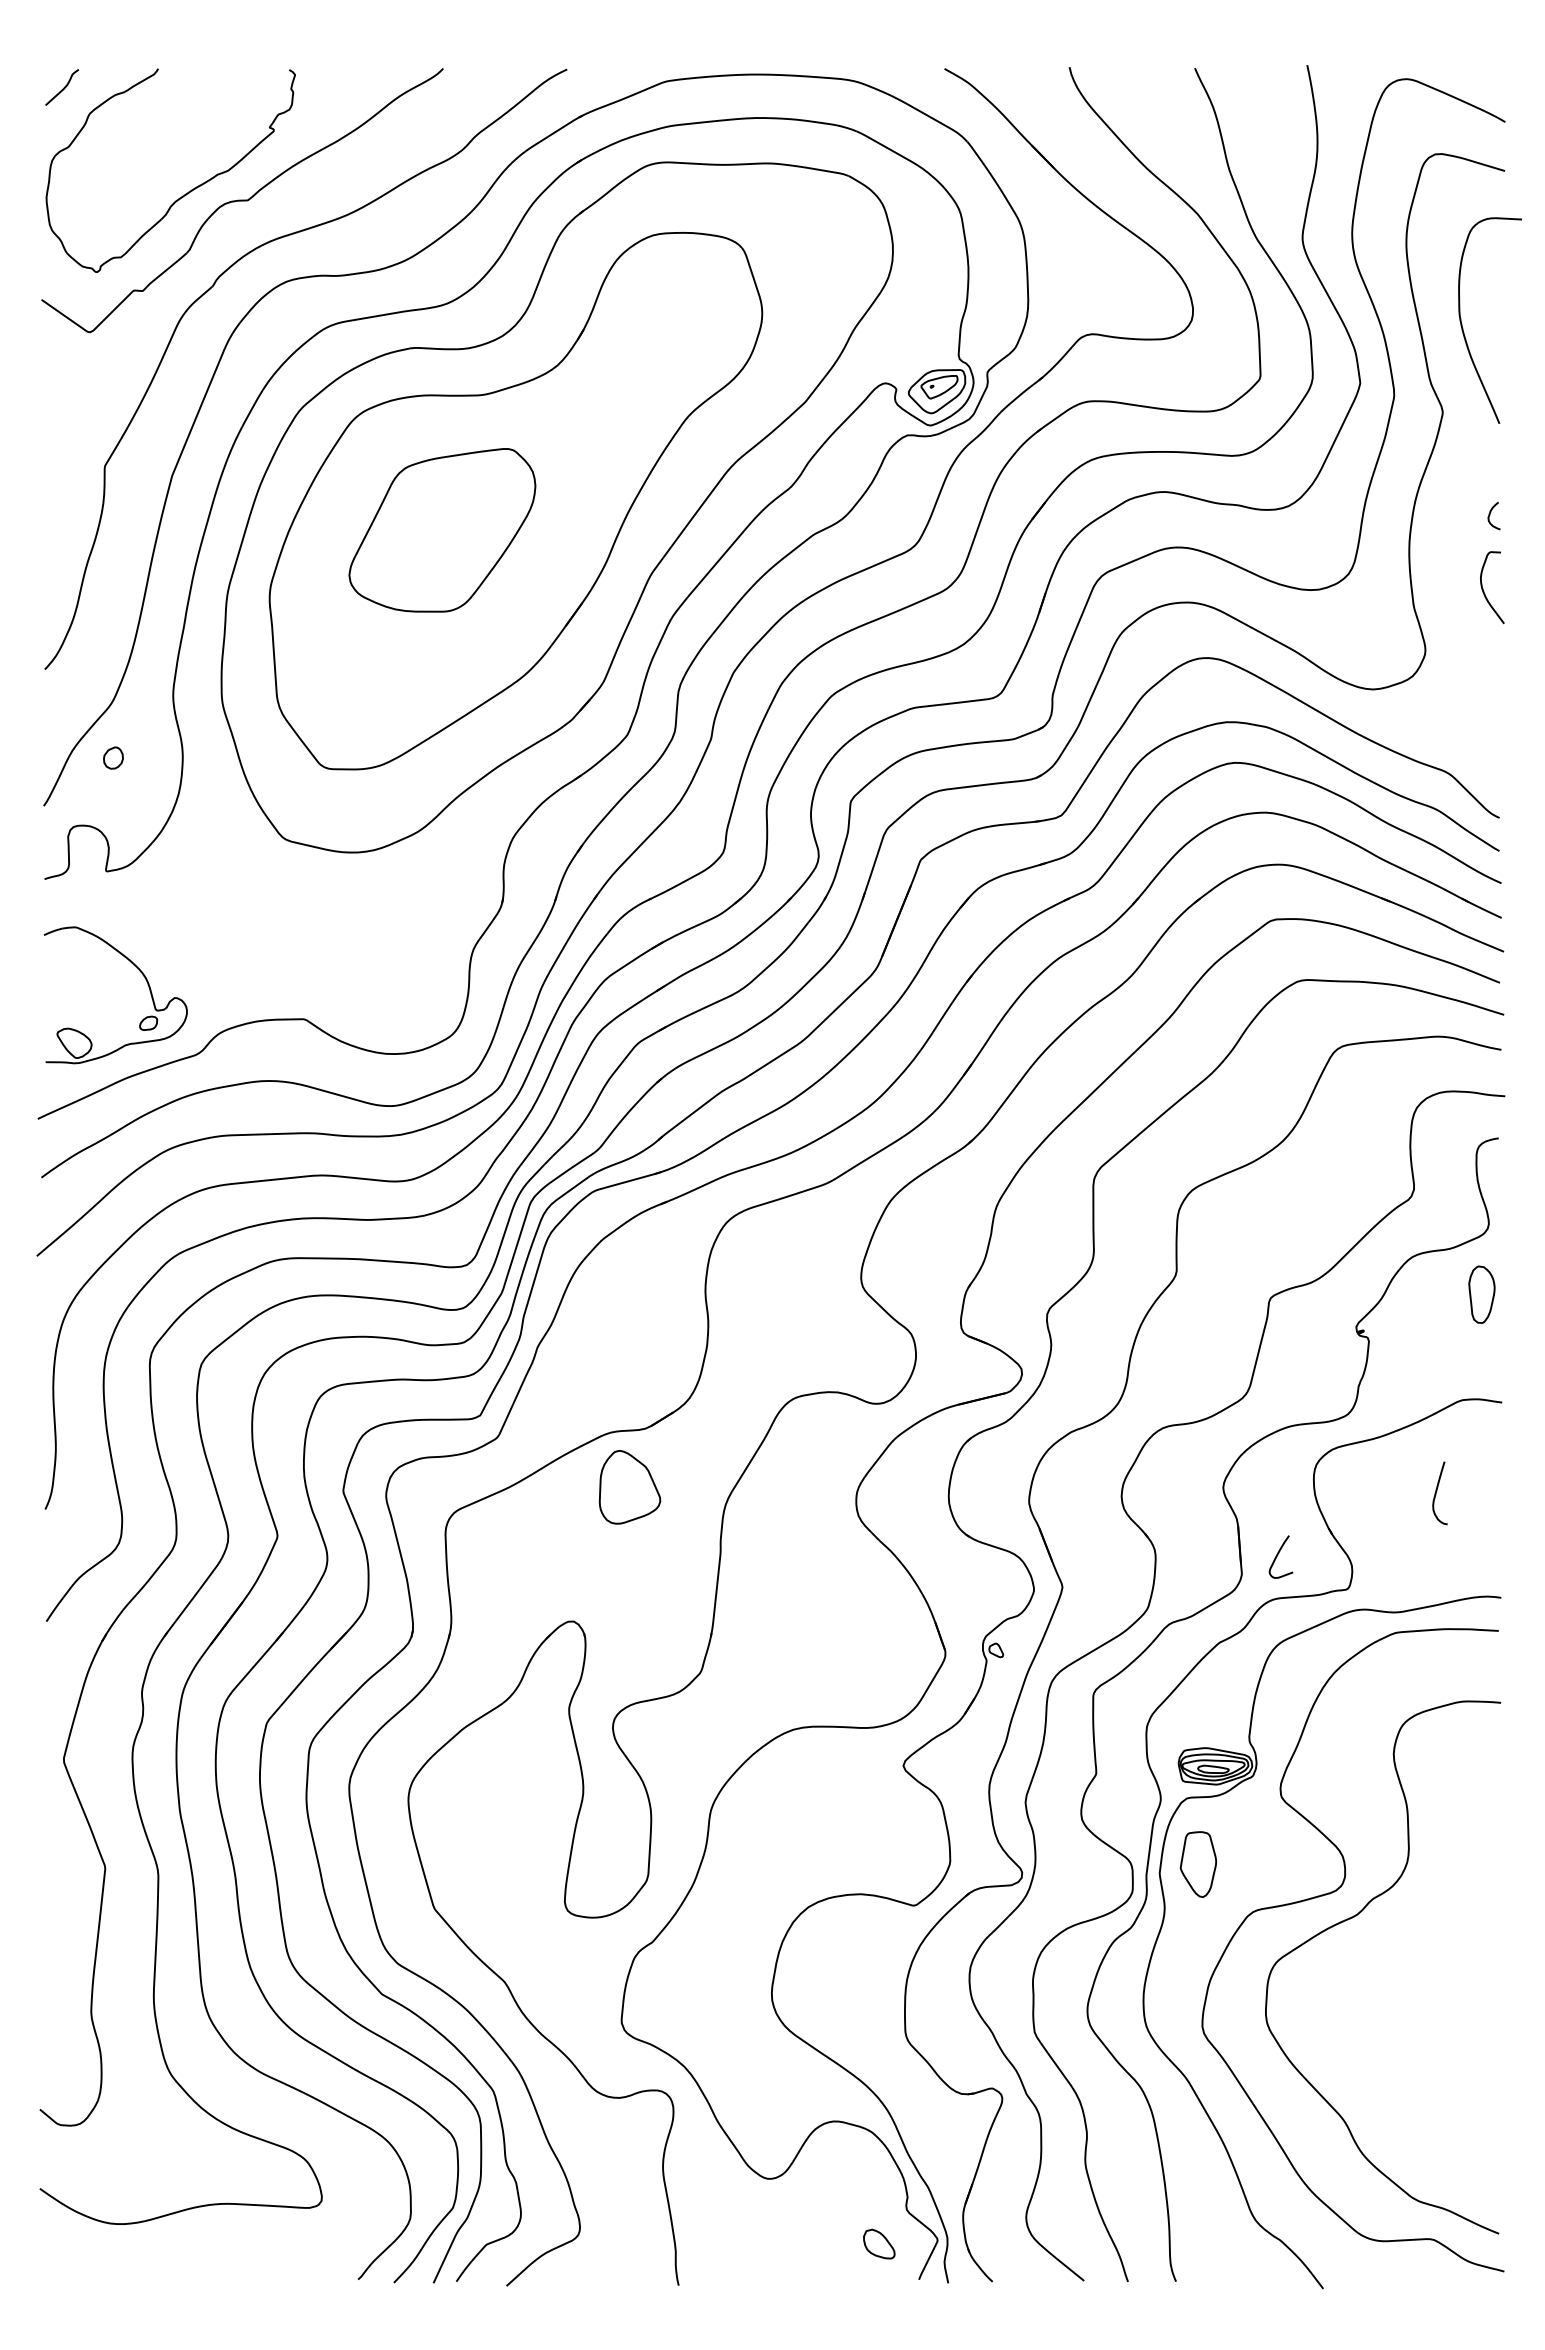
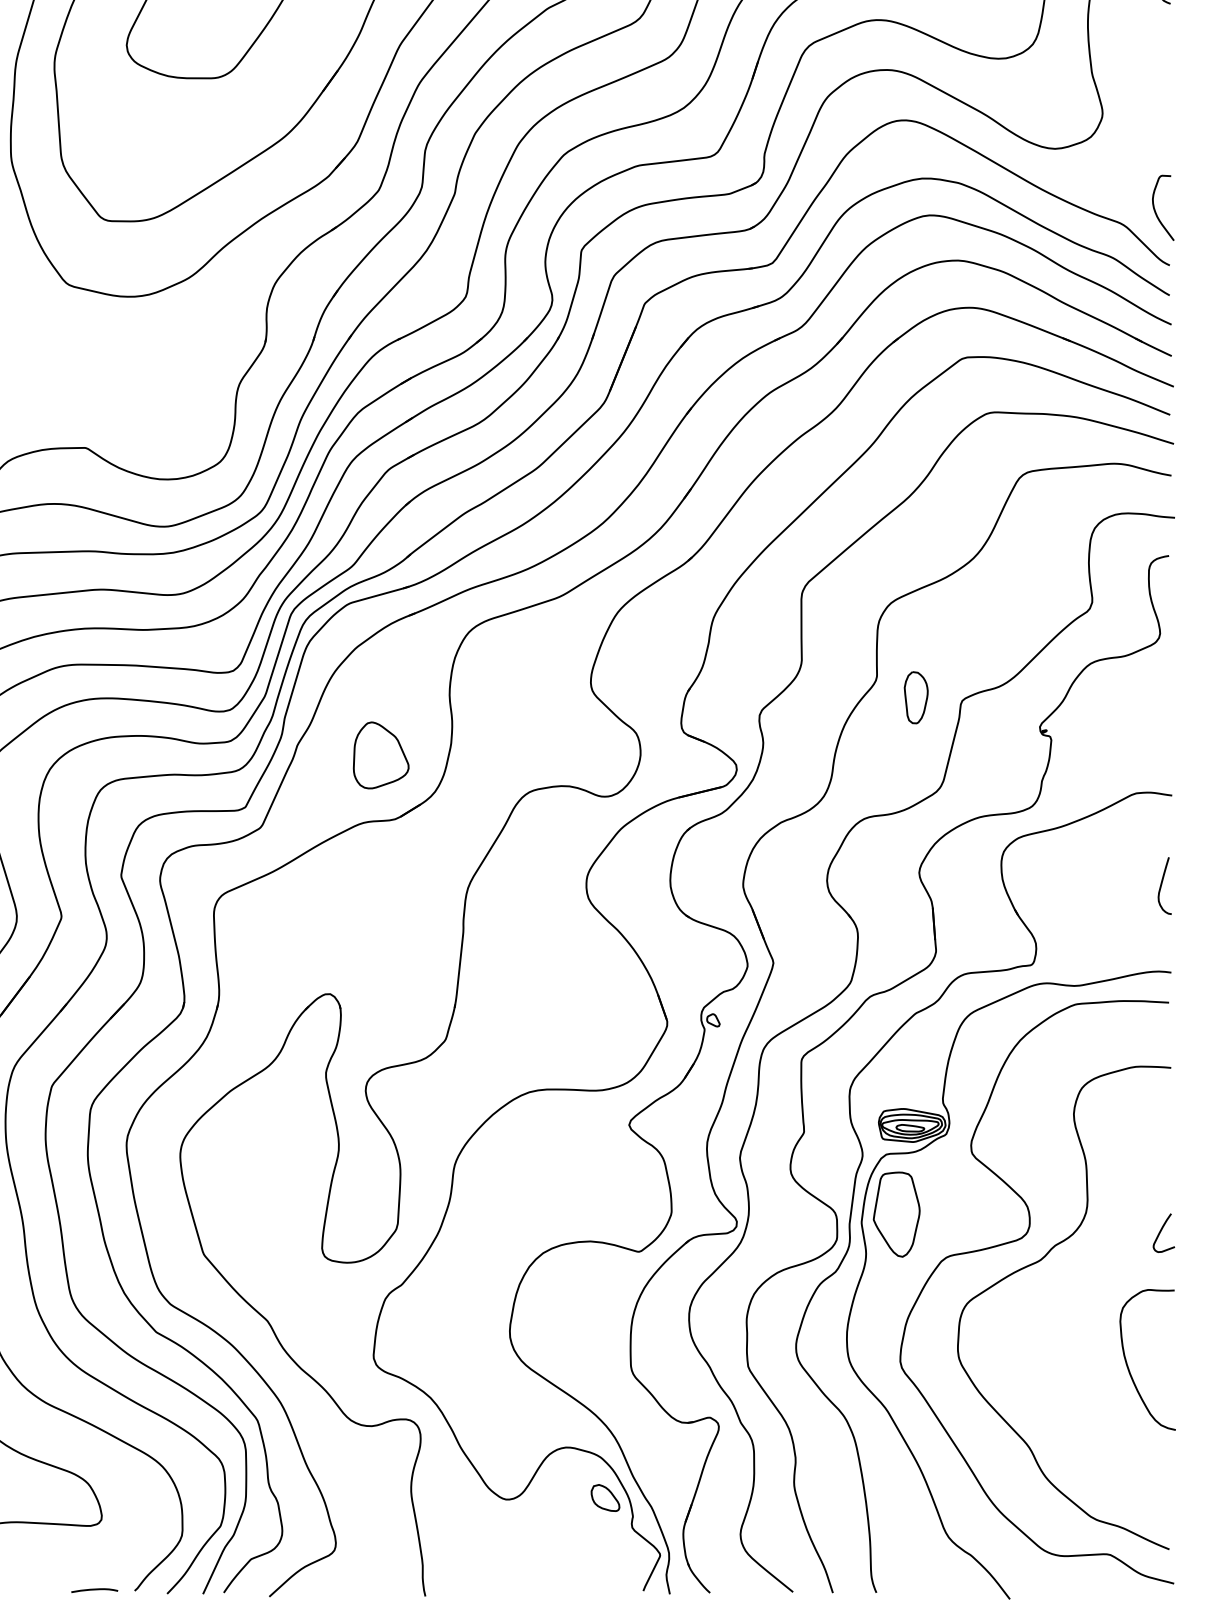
curve: (1484, 591) -> (1156, 211), moved
part: (1481, 1294) -> (915, 697), moved
part: (629, 1487) -> (380, 755), moved
curve: (1437, 1491) -> (1162, 884), moved
curve: (1278, 1555) -> (1161, 1231), moved
part: (1198, 1864) -> (896, 1214), size x1.43
curve: (1453, 2030) -> (1128, 1365), added
part: (879, 2243) -> (605, 1497), moved
curve: (313, 2278) -> (94, 1589), added

